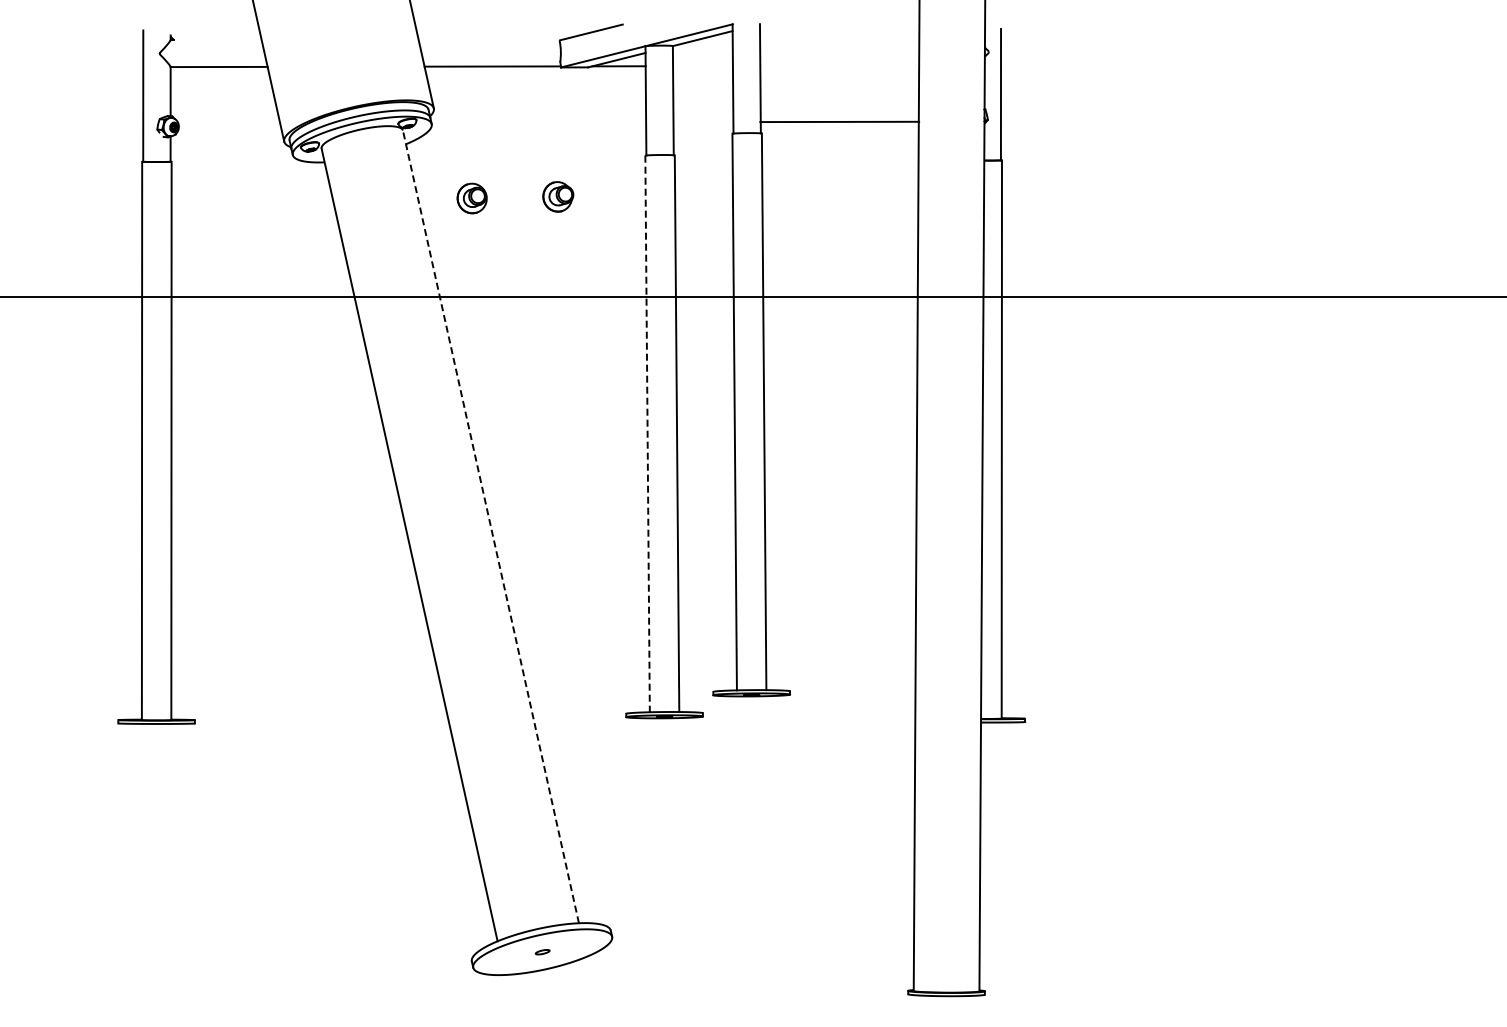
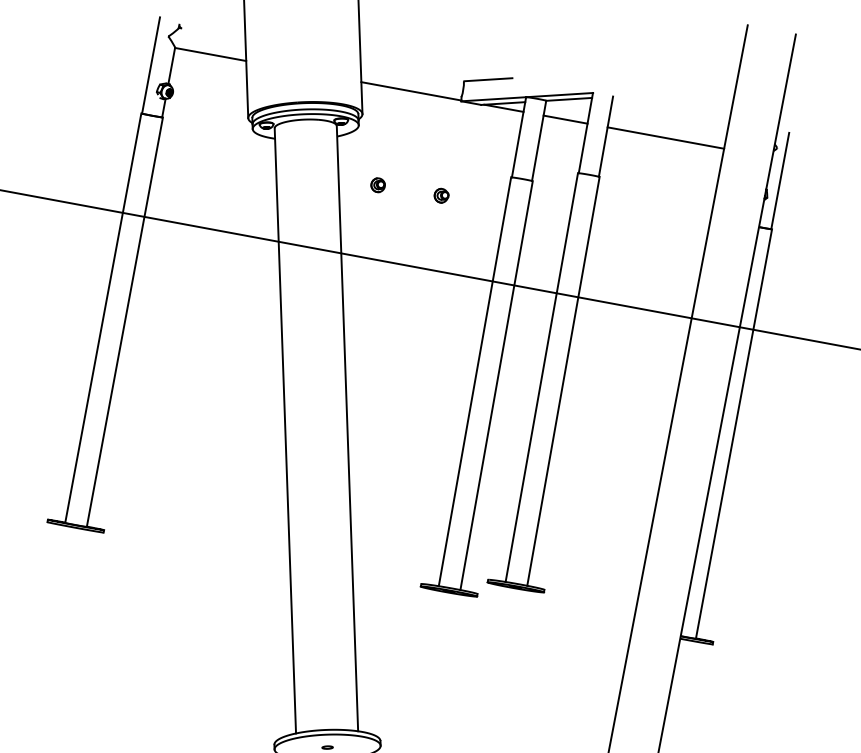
line: (702, 66) -> (565, 119), added
line: (839, 121) -> (665, 137), moved
part: (557, 196) -> (441, 195), size x0.62
part: (471, 198) -> (377, 185), size x0.62
line: (647, 434) -> (474, 382), dashed -> solid
line: (490, 526) -> (347, 428), dashed -> solid

